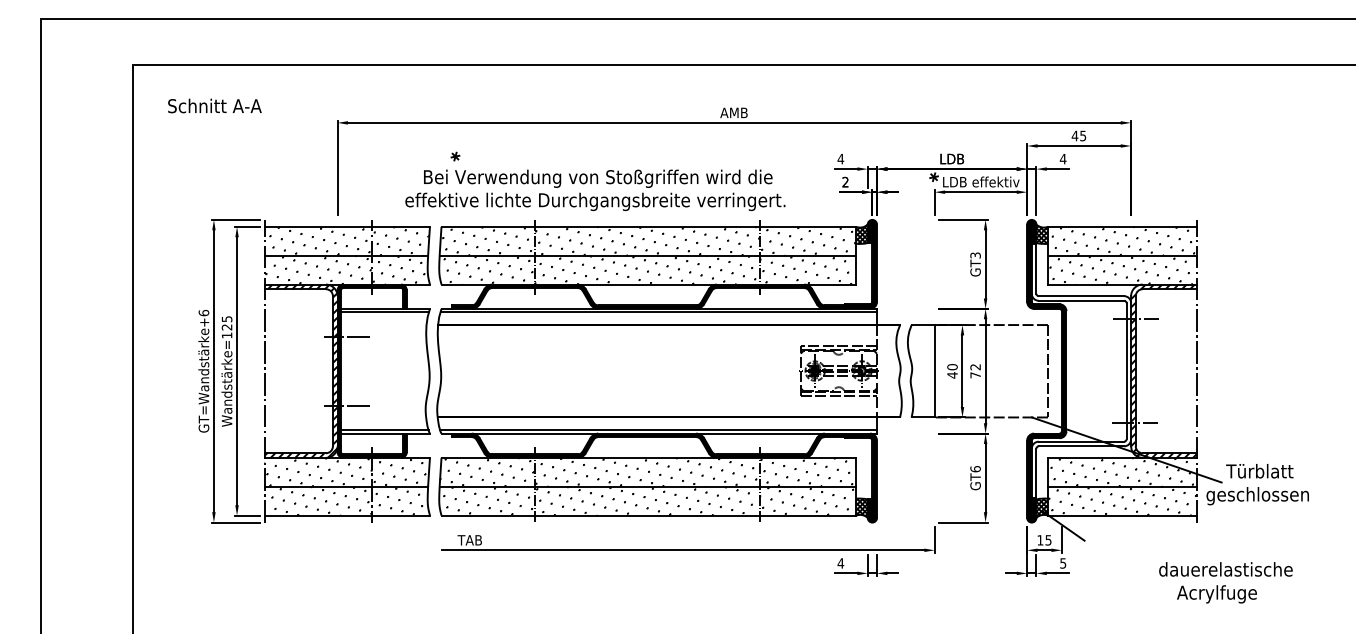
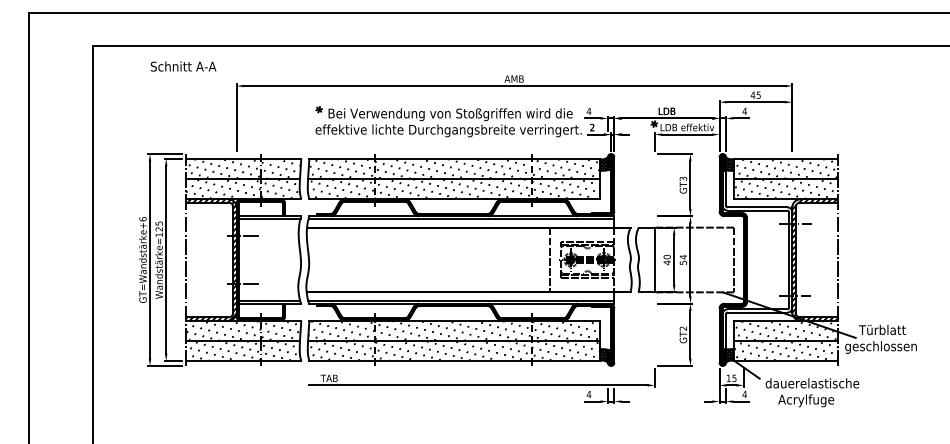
text: (214, 105) -> (183, 66), moved
text: (595, 190) -> (448, 122), moved
text: (975, 370) -> (683, 259), 72 -> 54
line: (784, 371) -> (549, 260), added
text: (975, 469) -> (683, 328), GT6 -> GT2
text: (1062, 563) -> (744, 394), 5 -> 4
text: (1225, 582) -> (812, 392), moved

